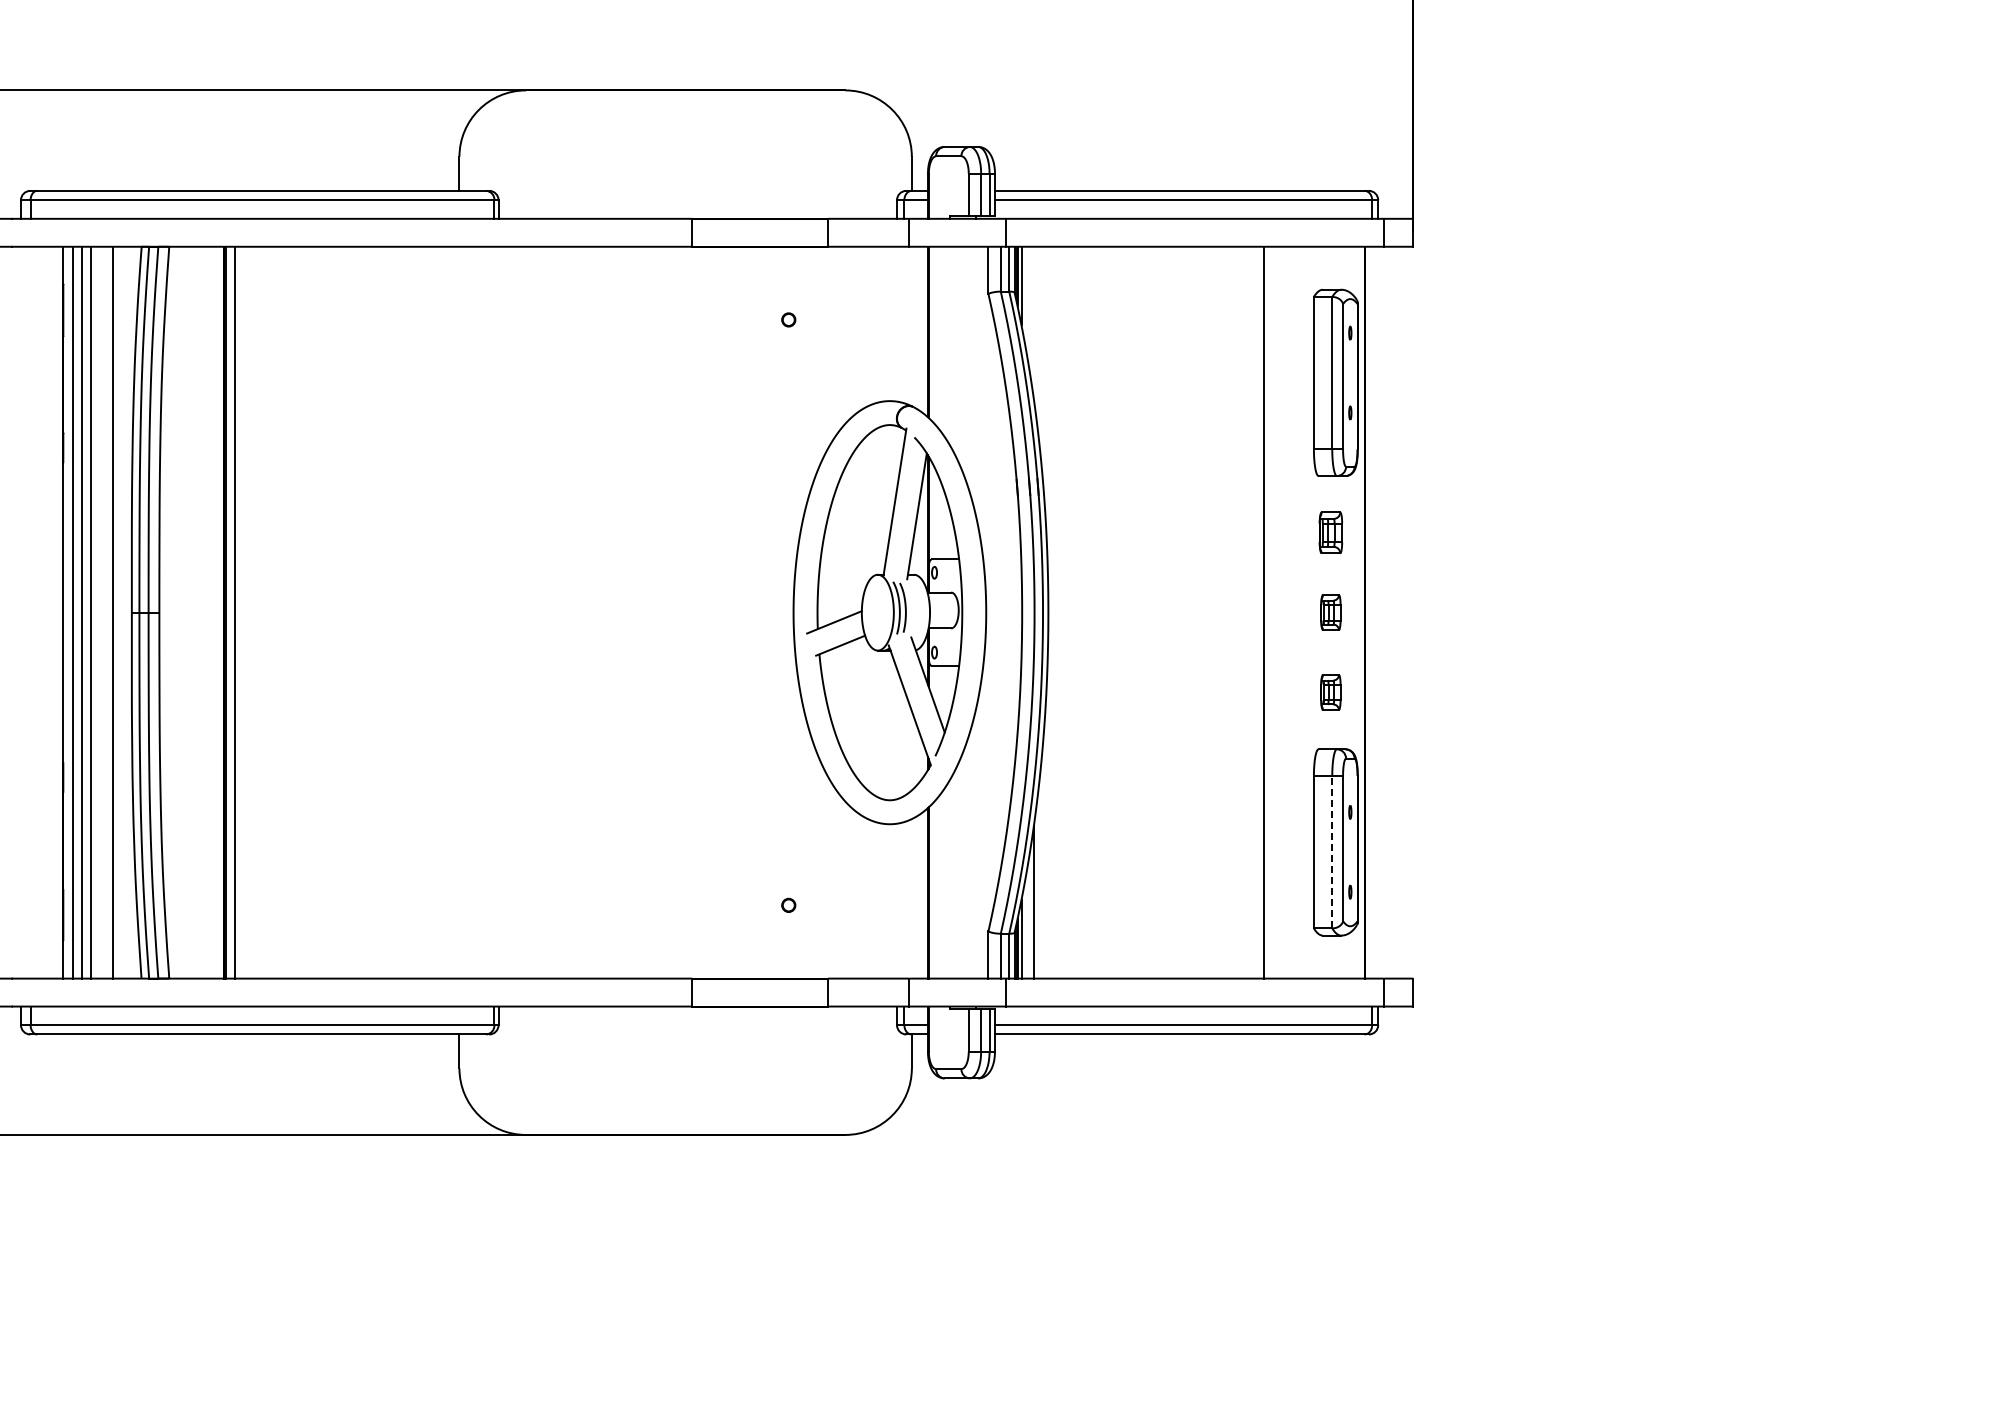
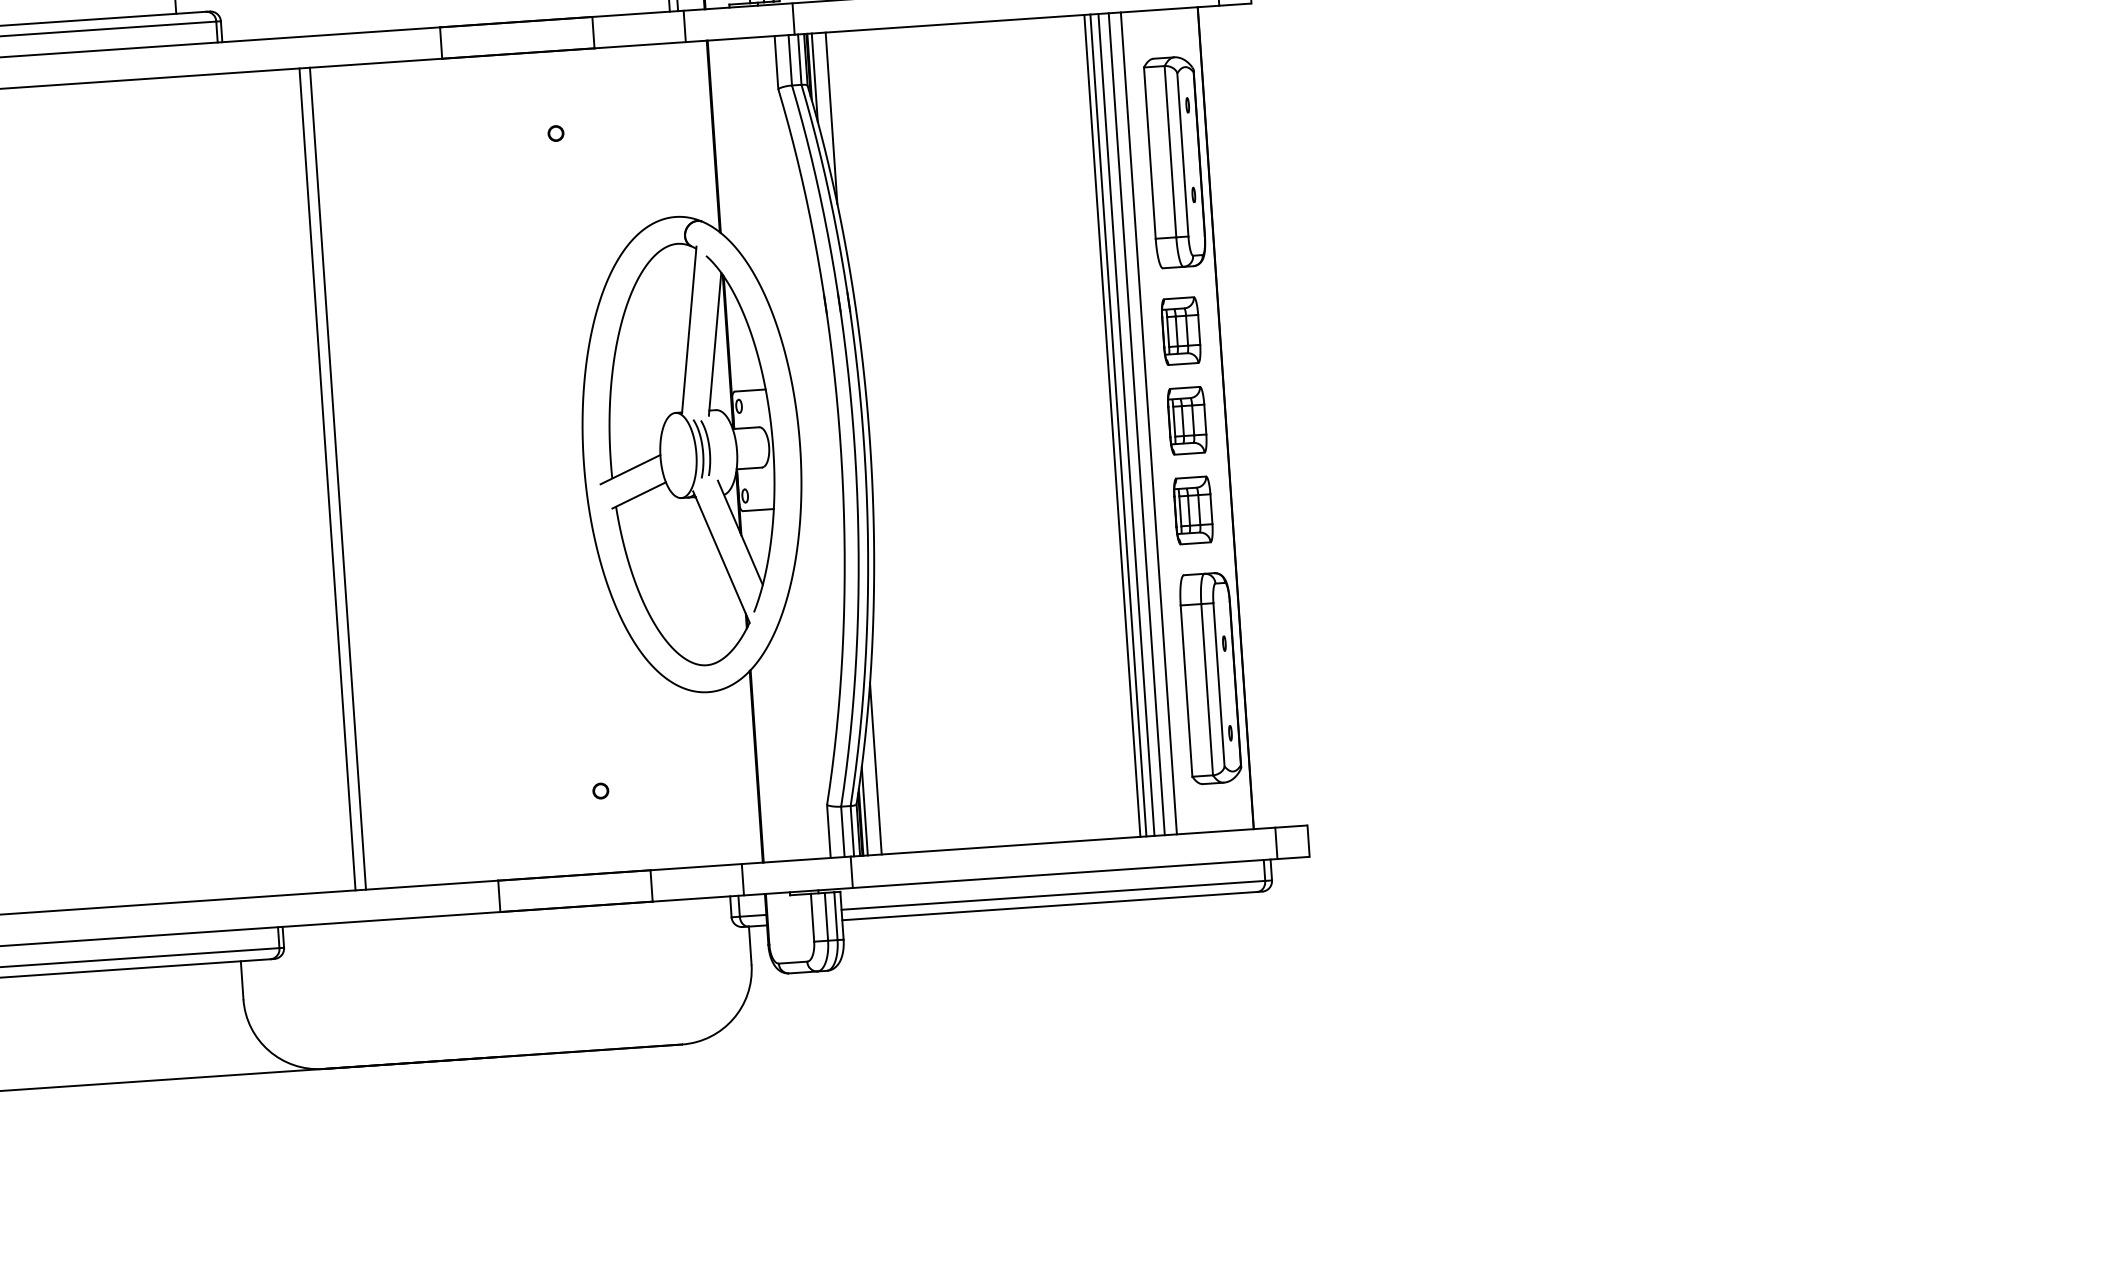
line: (1033, 322) -> (831, 117), added
part: (1330, 532) -> (1180, 330), size x1.43
line: (565, 612) -> (327, 479), added
line: (574, 612) -> (337, 478), added
line: (1269, 612) -> (1118, 425), added
line: (1276, 612) -> (1126, 424), added
line: (1285, 612) -> (1136, 424), added
line: (1296, 612) -> (1148, 423), added
part: (1330, 612) -> (1186, 420), size x1.67
part: (1330, 692) -> (1192, 510), size x1.67
line: (1332, 851) -> (1207, 688), dashed -> solid

